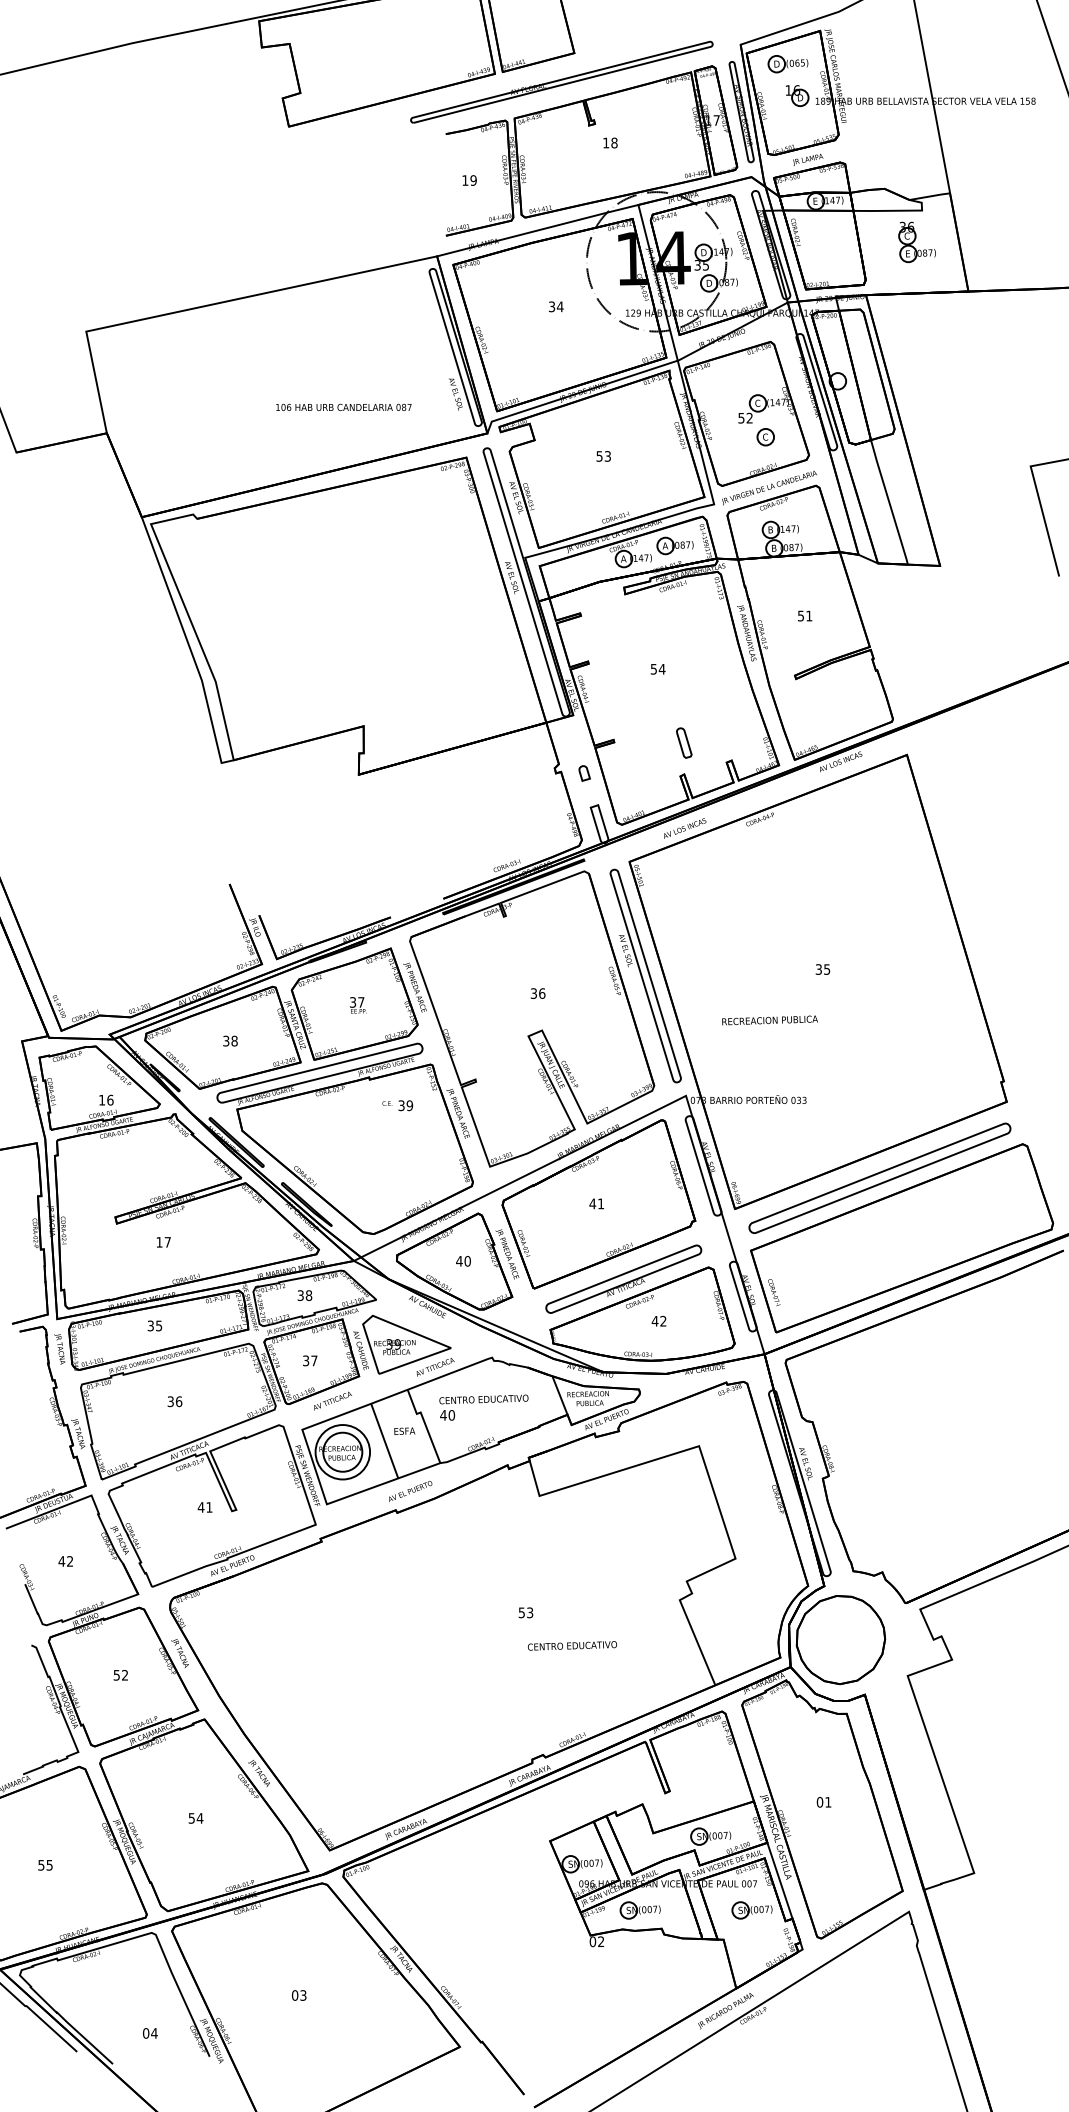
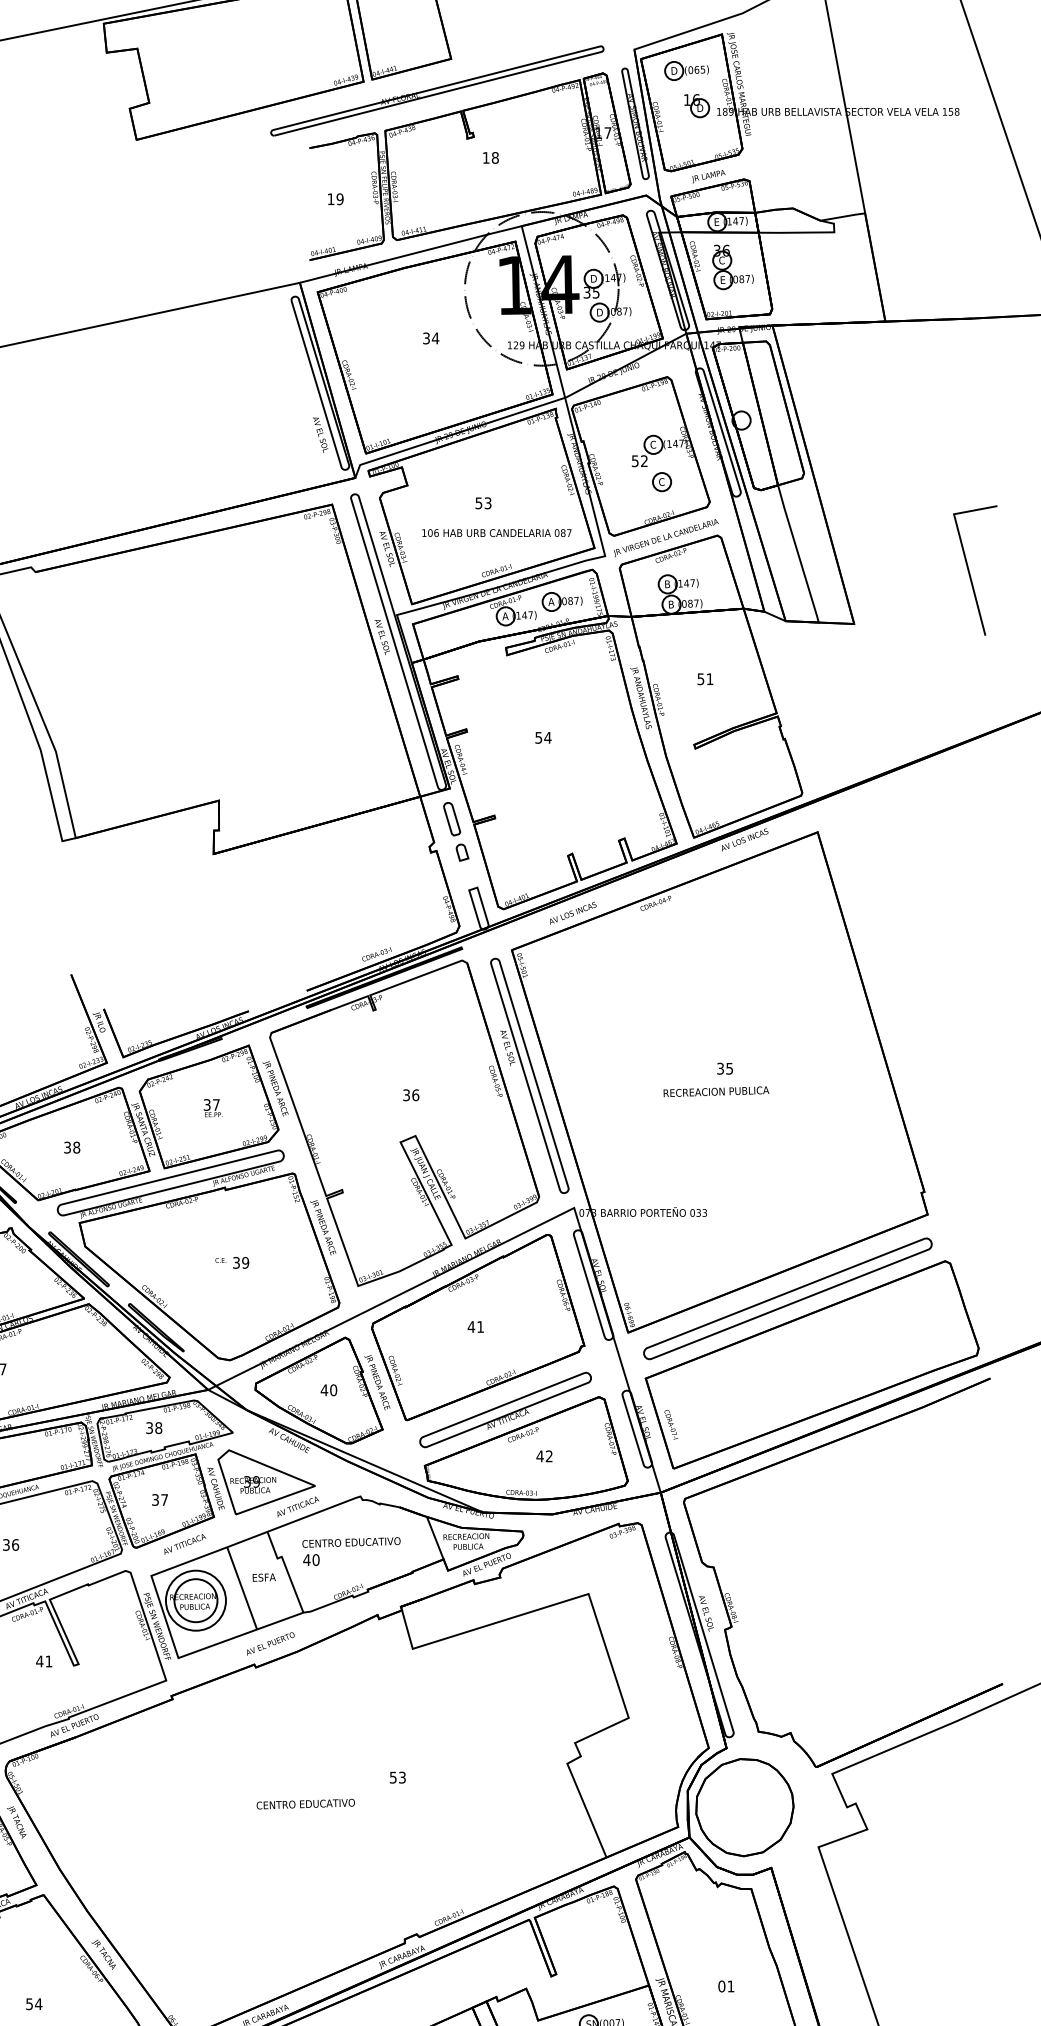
part: (916, 242) -> (732, 267), moved
text: (343, 406) -> (496, 532), moved
part: (684, 742) -> (452, 818), moved
text: (769, 1020) -> (715, 1091), moved
text: (397, 1105) -> (231, 1262), moved
text: (572, 1645) -> (305, 1803), moved

